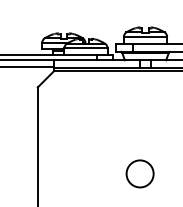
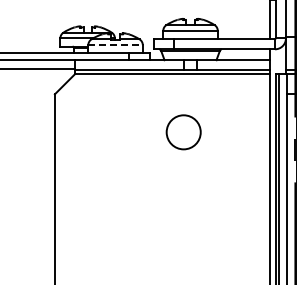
line: (86, 48) -> (116, 45), solid -> dashed
circle: (139, 174) -> (183, 132), moved

